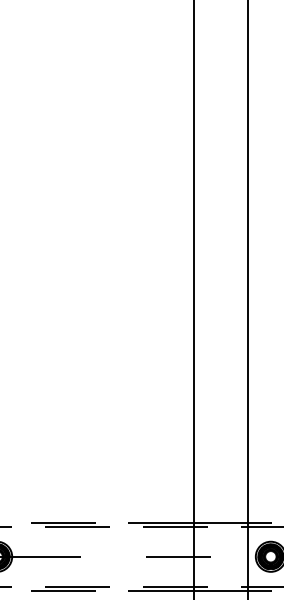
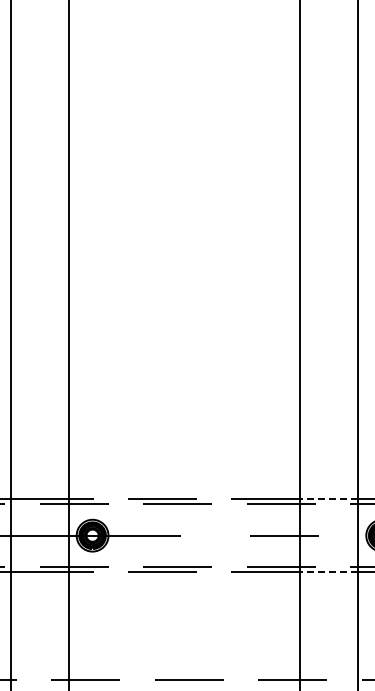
line: (221, 522) -> (329, 499), solid -> dashed
line: (221, 590) -> (329, 571), solid -> dashed

